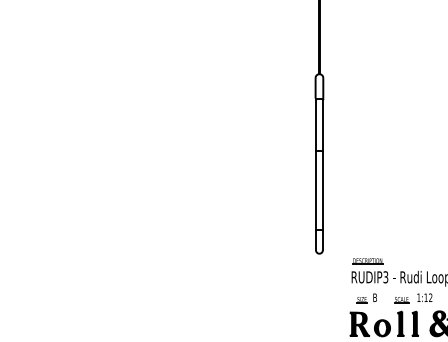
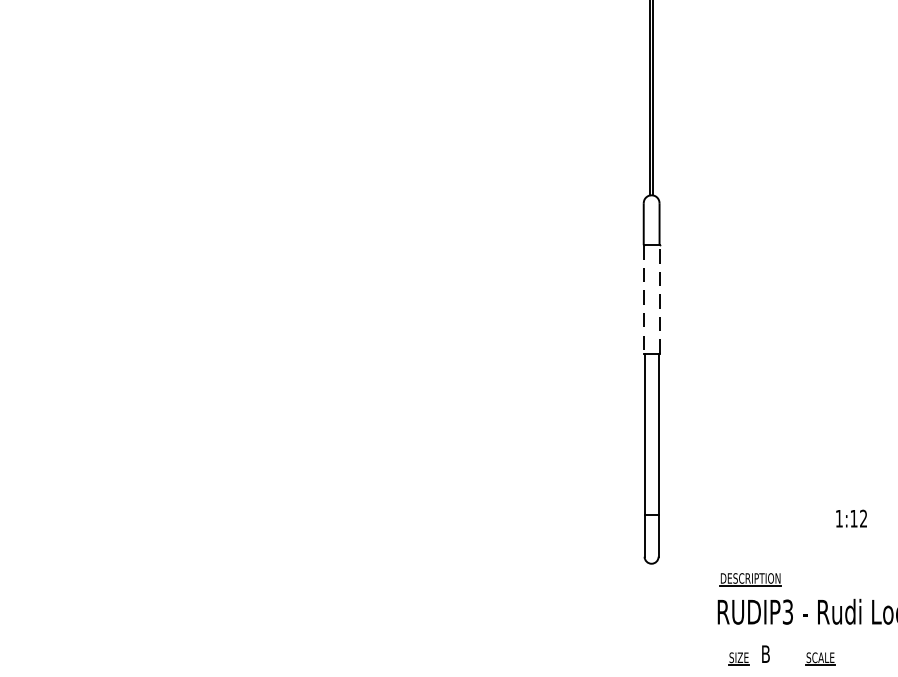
line: (323, 124) -> (659, 298), solid -> dashed
line: (315, 125) -> (643, 300), solid -> dashed
text: (424, 297) -> (850, 518), moved

